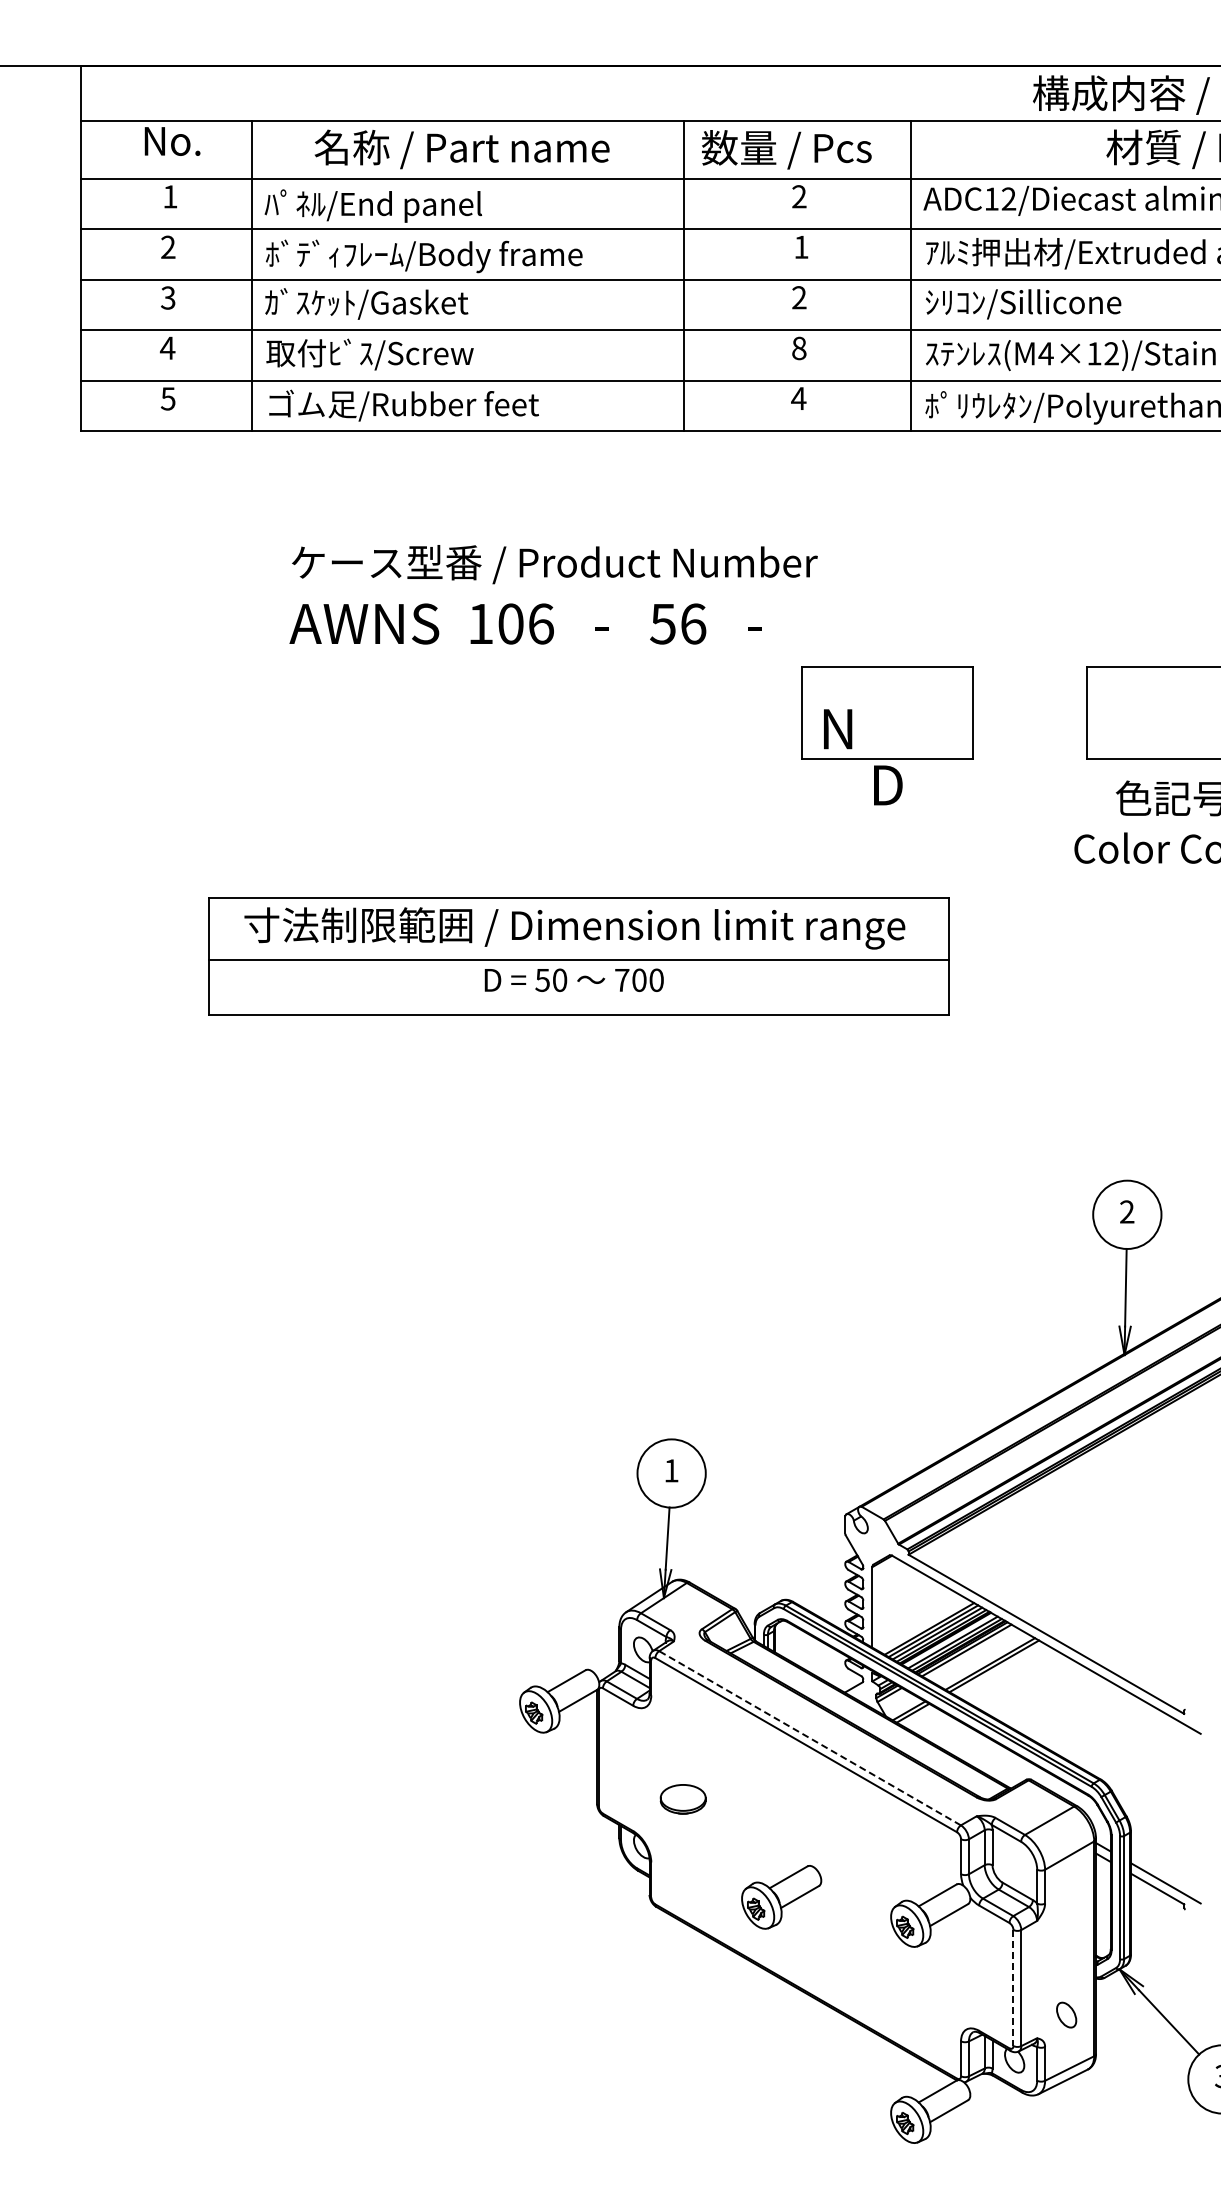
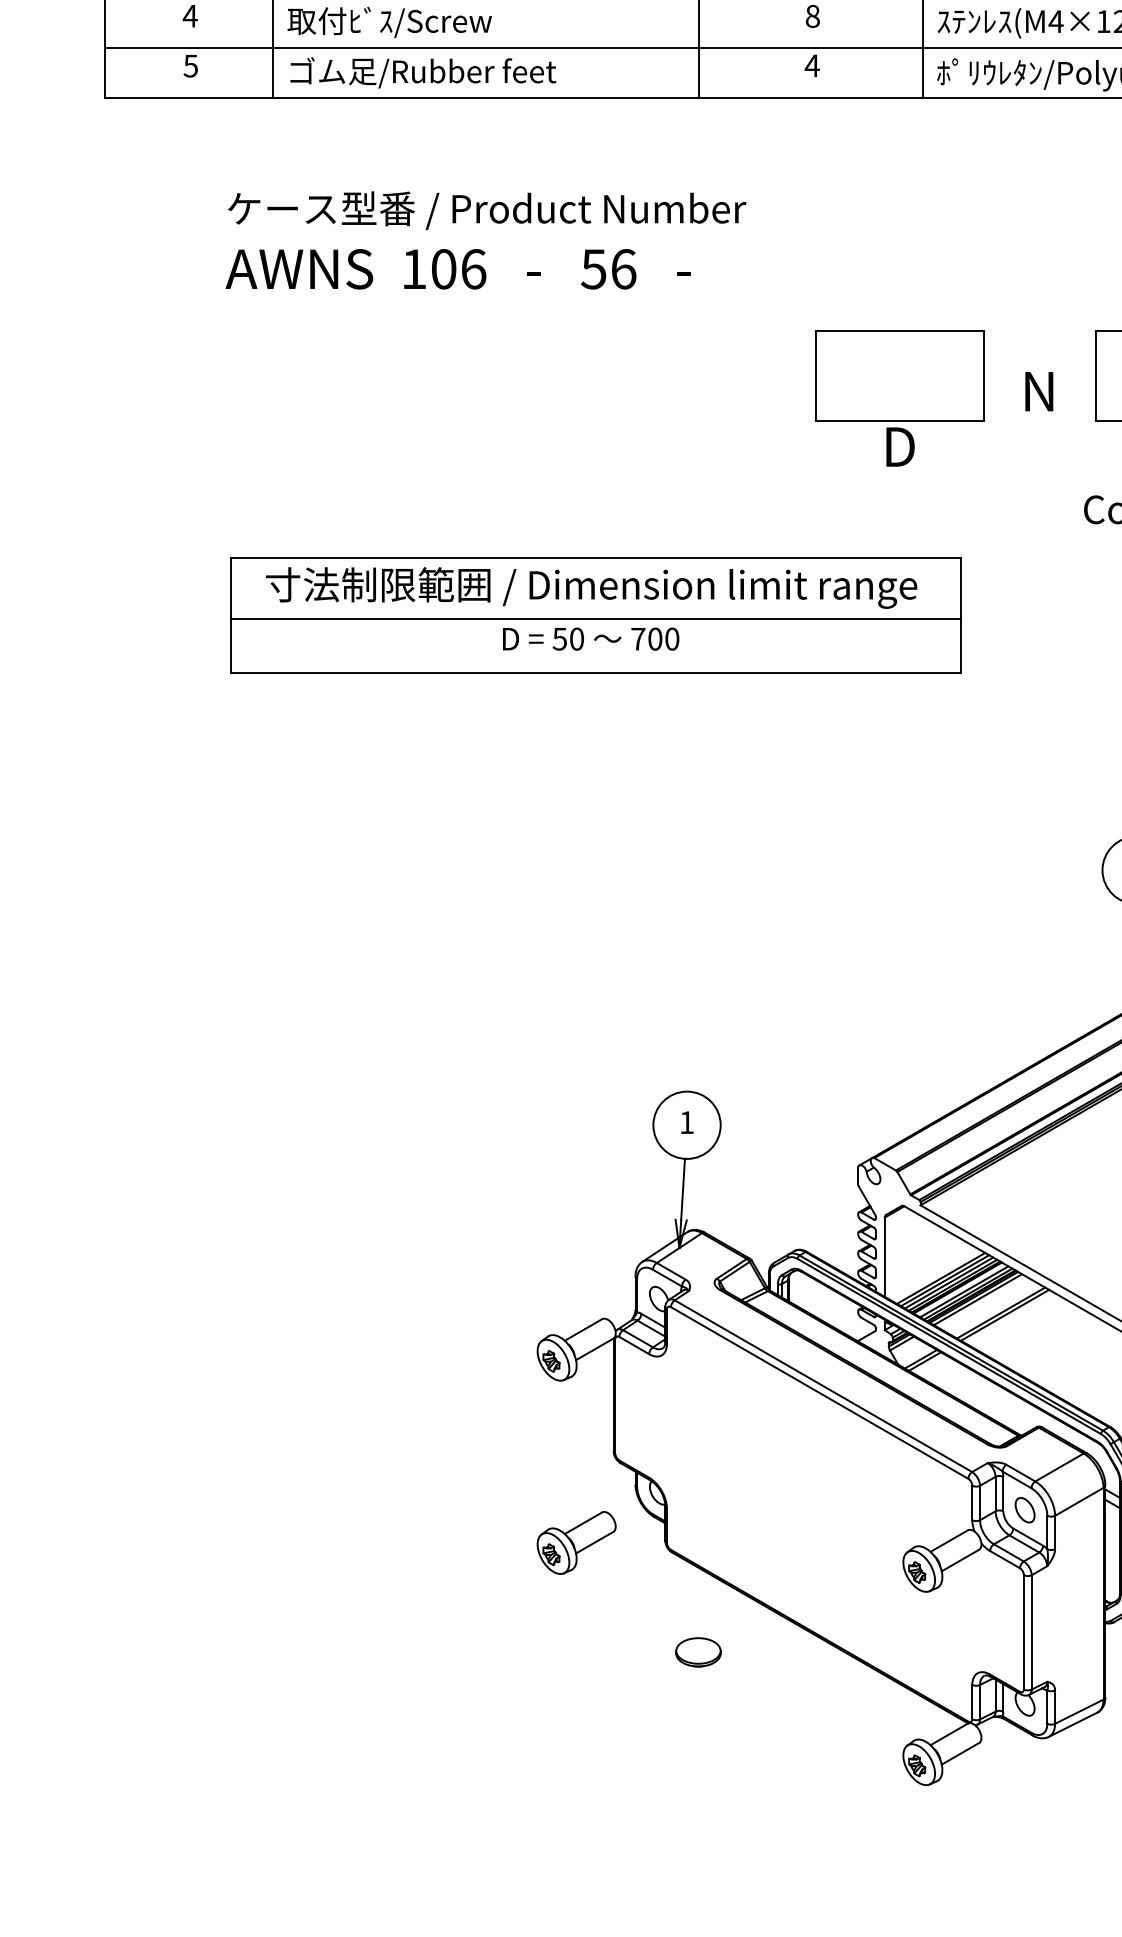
text: (553, 594) -> (485, 240), moved
text: (838, 729) -> (1039, 391), moved
line: (809, 1738) -> (822, 1386), dashed -> solid
part: (682, 1799) -> (697, 1652), moved
part: (781, 1897) -> (576, 1543), moved
line: (1013, 1988) -> (1023, 1632), dashed -> solid
part: (1066, 2014) -> (1024, 1509), moved

